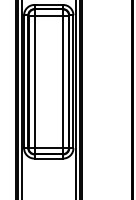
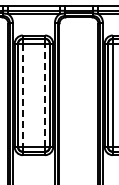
line: (35, 81) -> (23, 95), solid -> dashed
line: (62, 81) -> (44, 95), solid -> dashed

